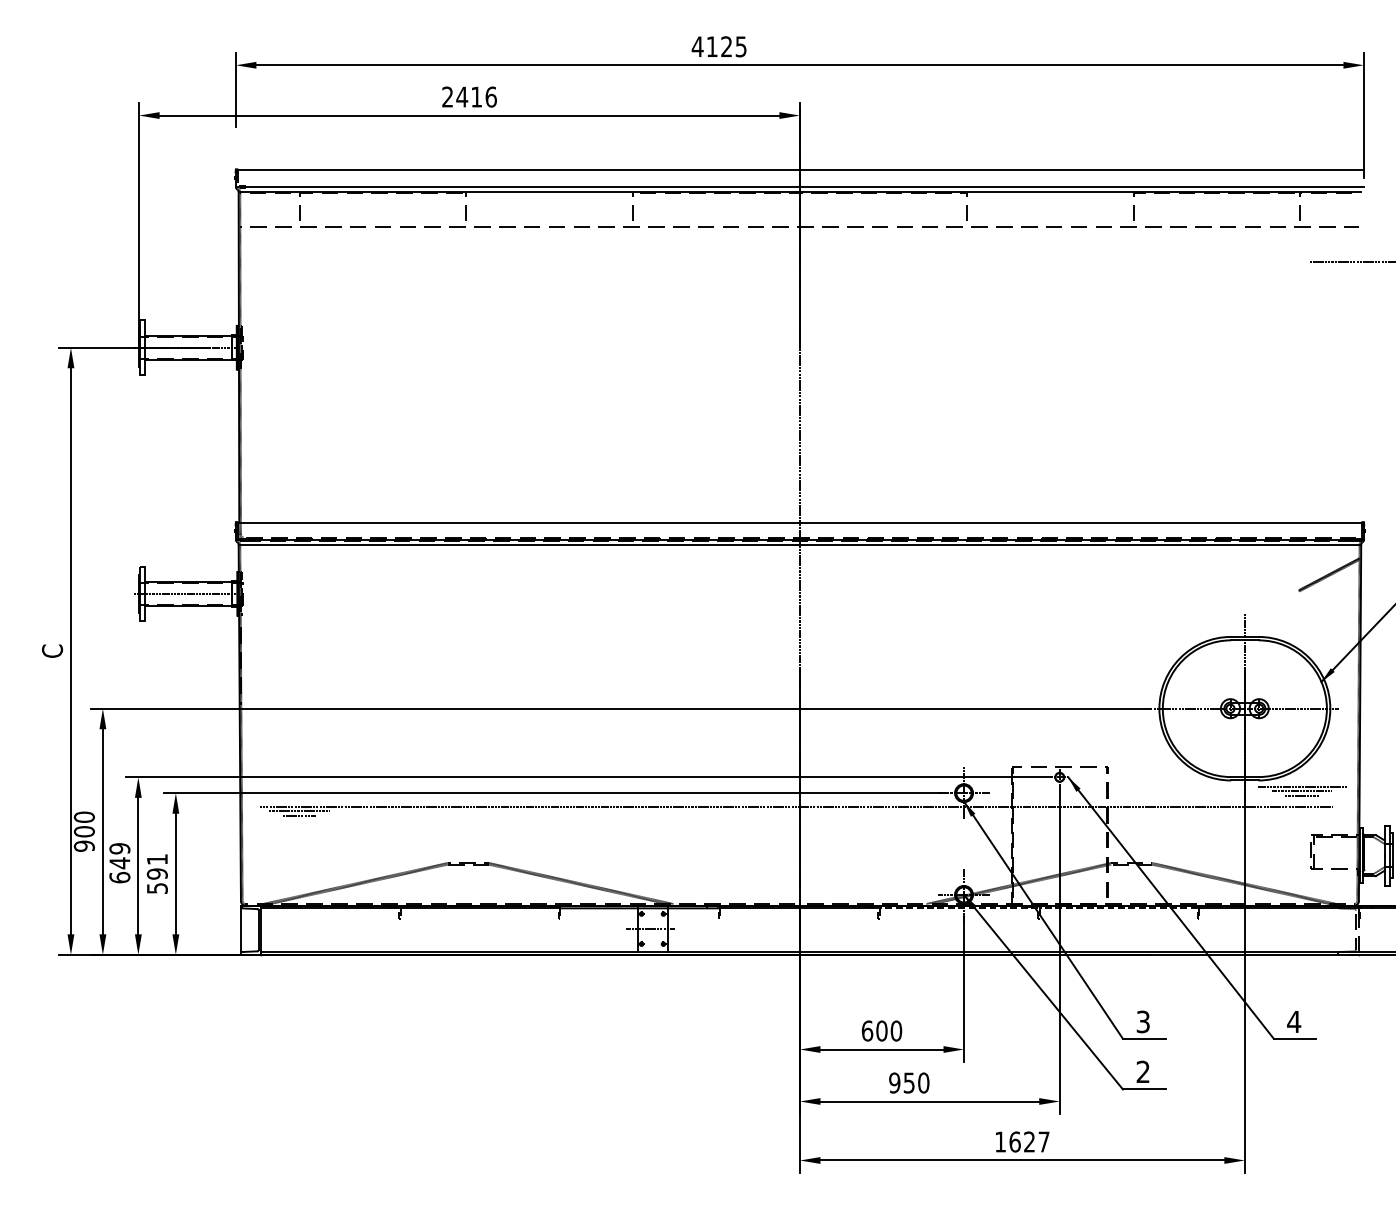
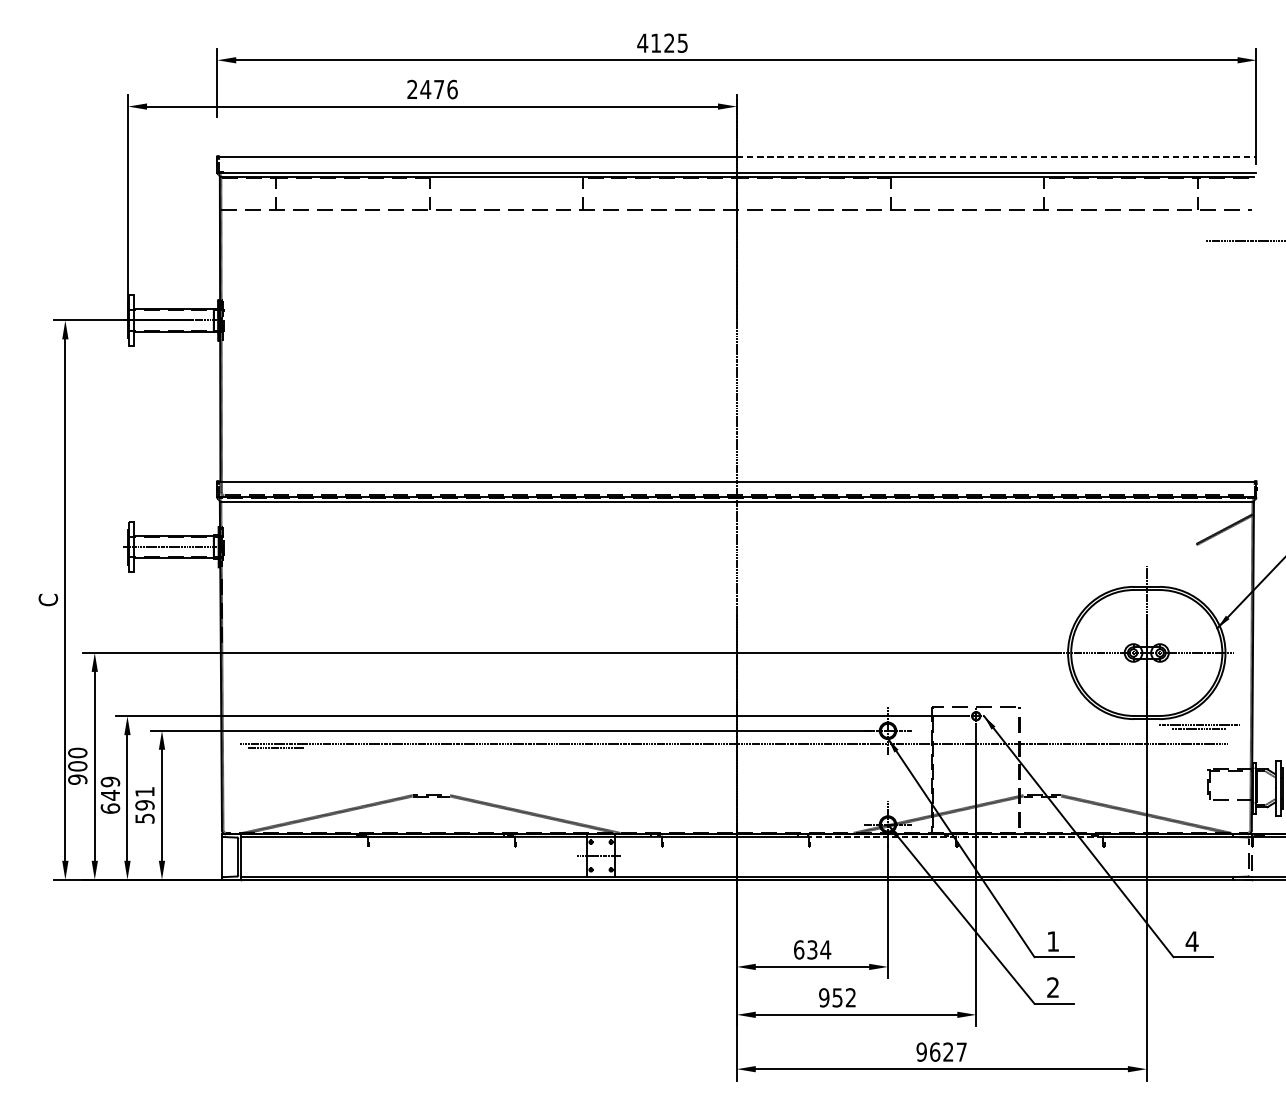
text: (476, 96) -> (438, 89), 2416 -> 2476
line: (1082, 169) -> (997, 156), solid -> dashed
line: (1302, 796) -> (1199, 733), removed
line: (299, 816) -> (275, 752), removed
text: (1142, 1021) -> (1052, 941), 3 -> 1
text: (889, 1030) -> (819, 949), 600 -> 634
text: (923, 1082) -> (850, 997), 950 -> 952
text: (1000, 1141) -> (921, 1051), 1627 -> 9627

